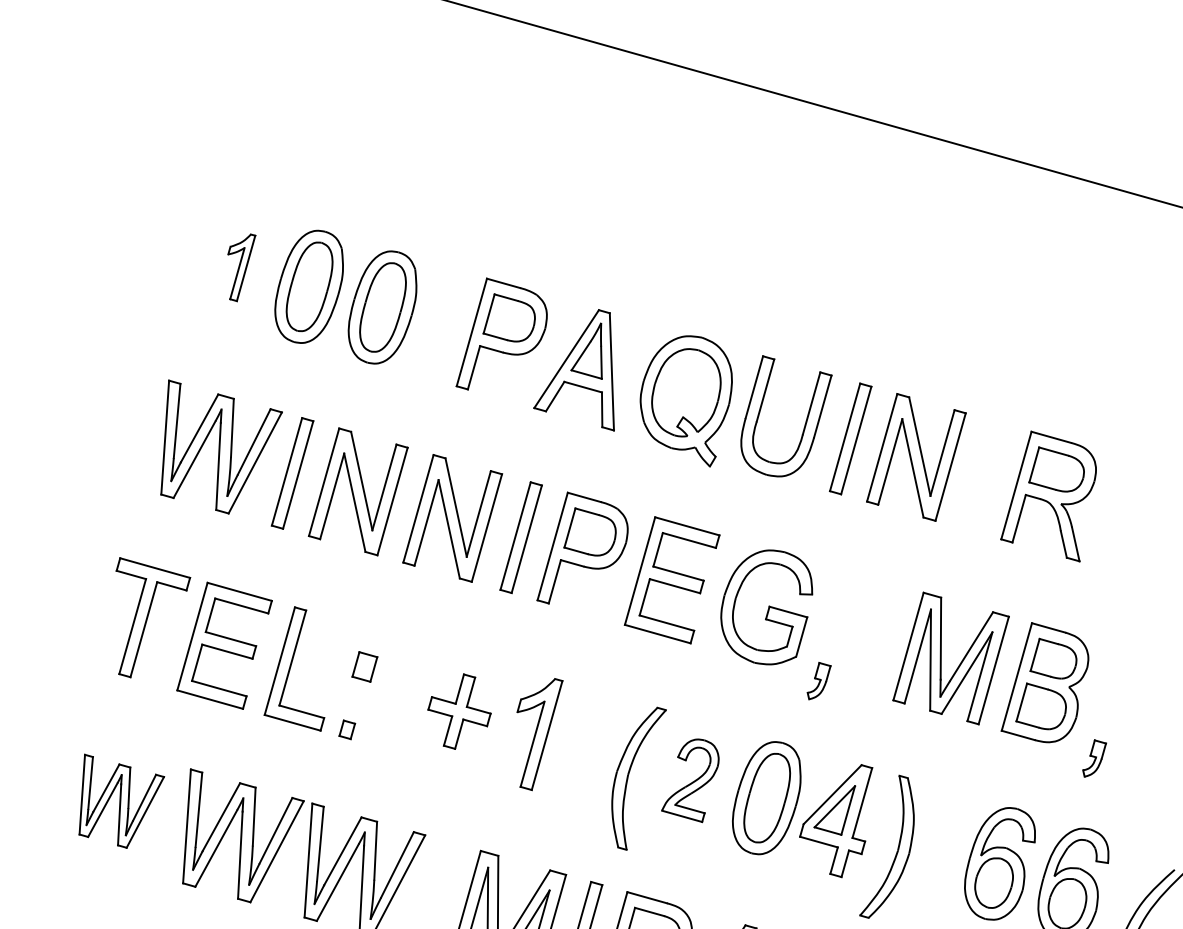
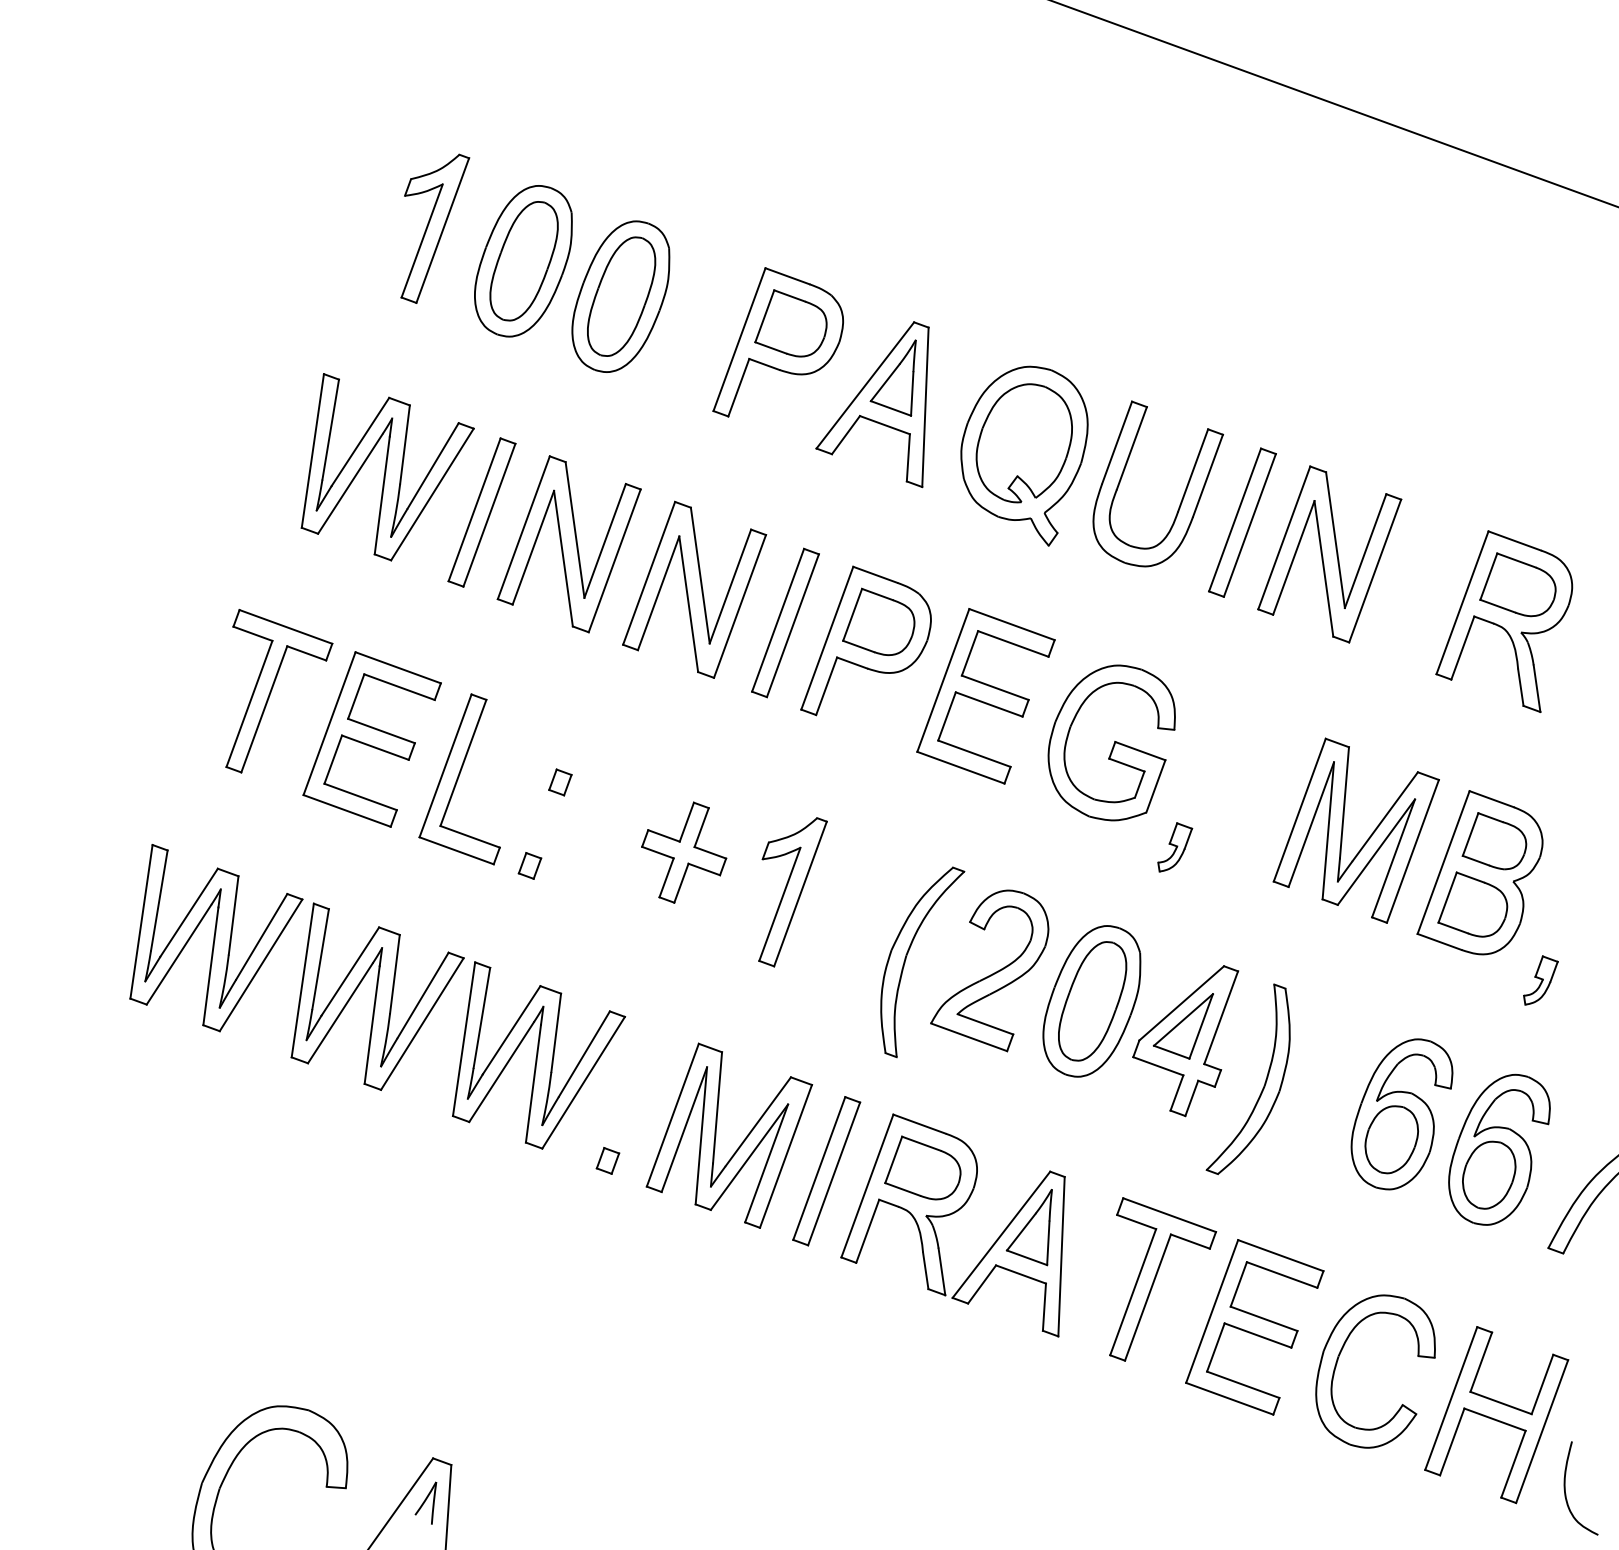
part: (242, 267) -> (435, 228), size x1.67
part: (365, 667) -> (560, 782), size x0.62
part: (689, 781) -> (989, 970), size x1.43
part: (121, 800) -> (216, 938), size x1.43

